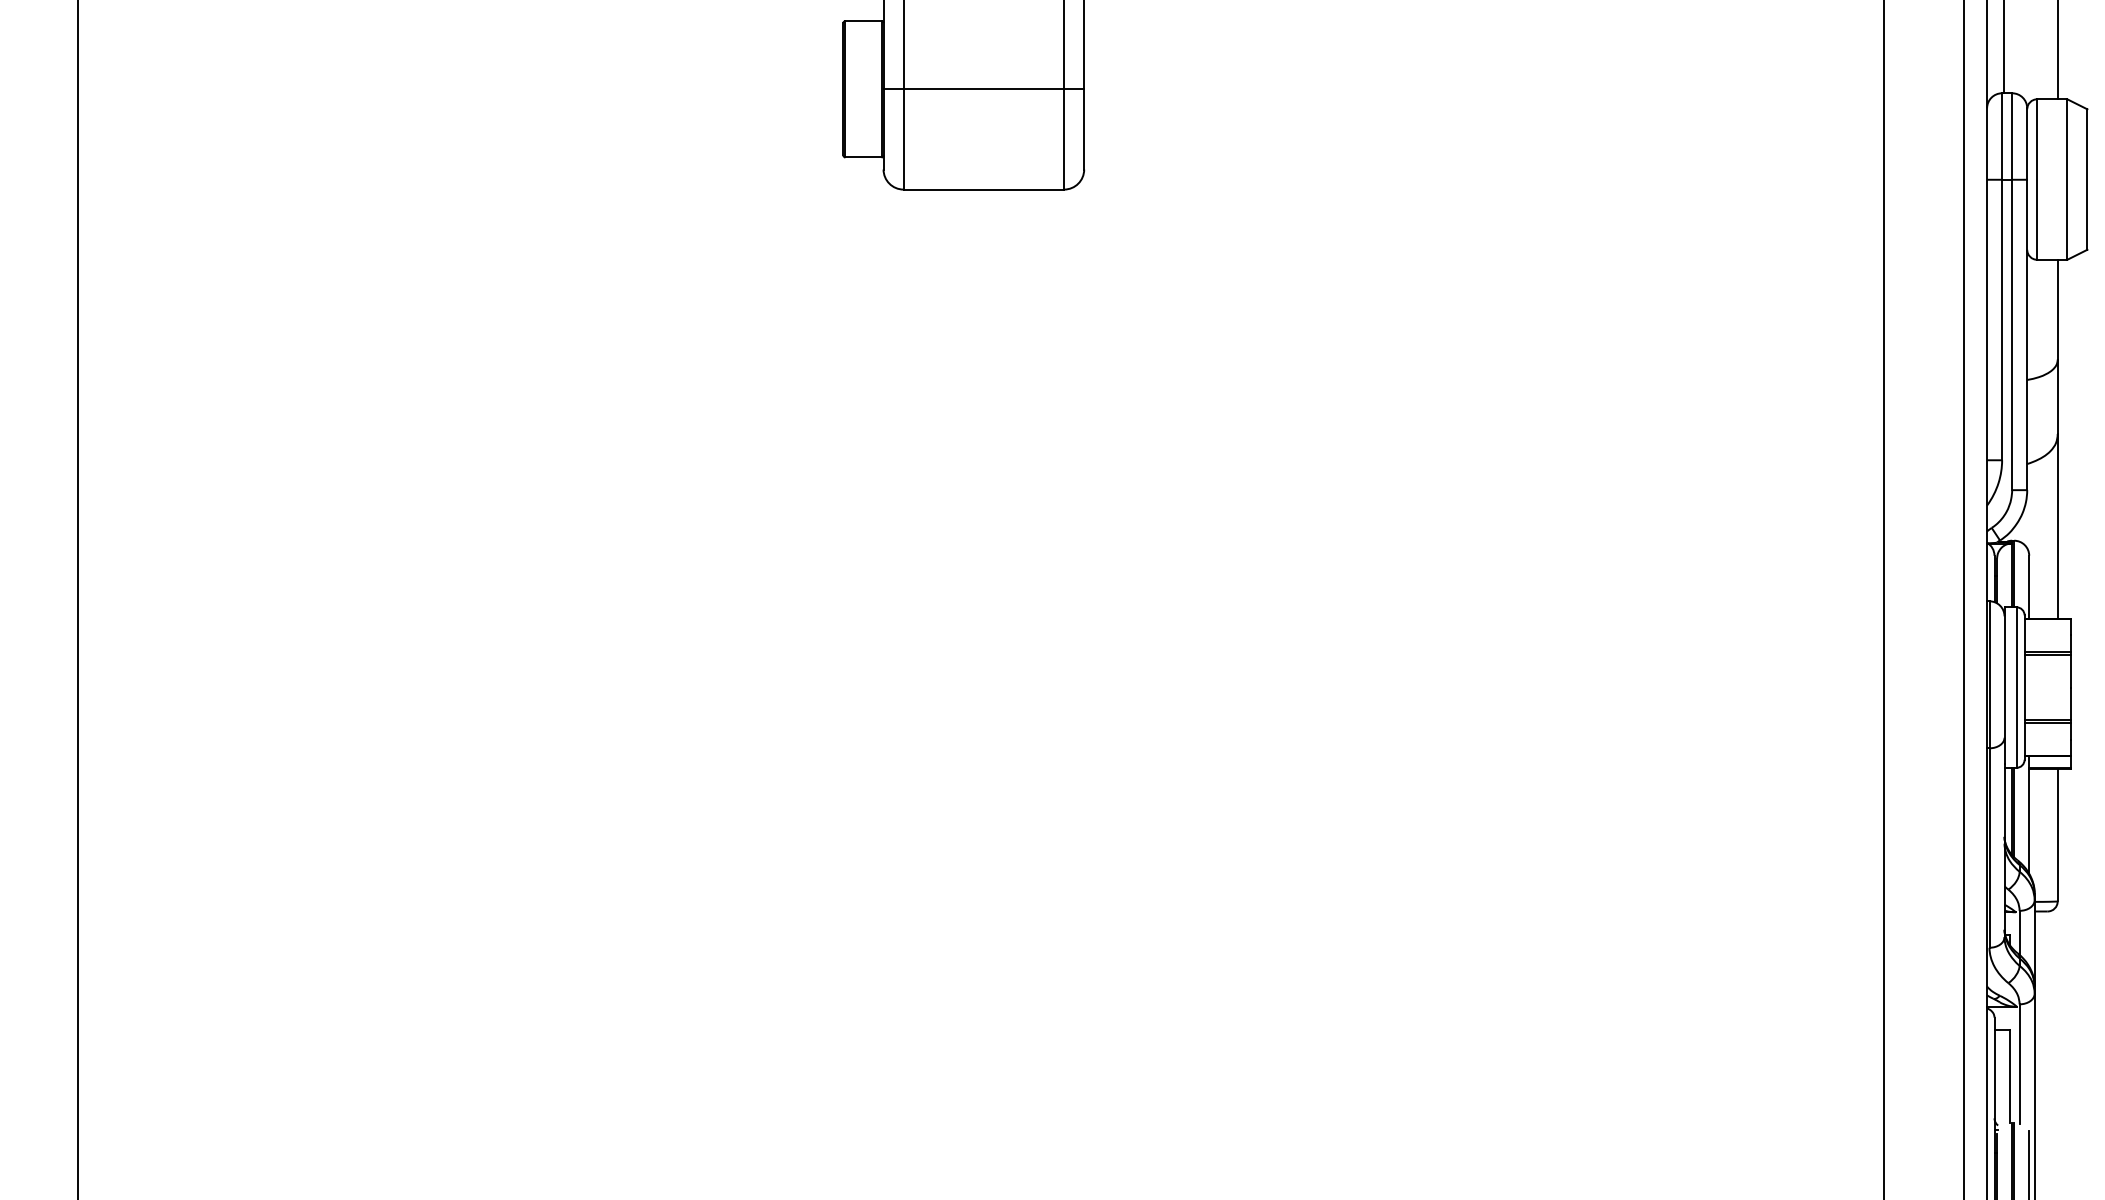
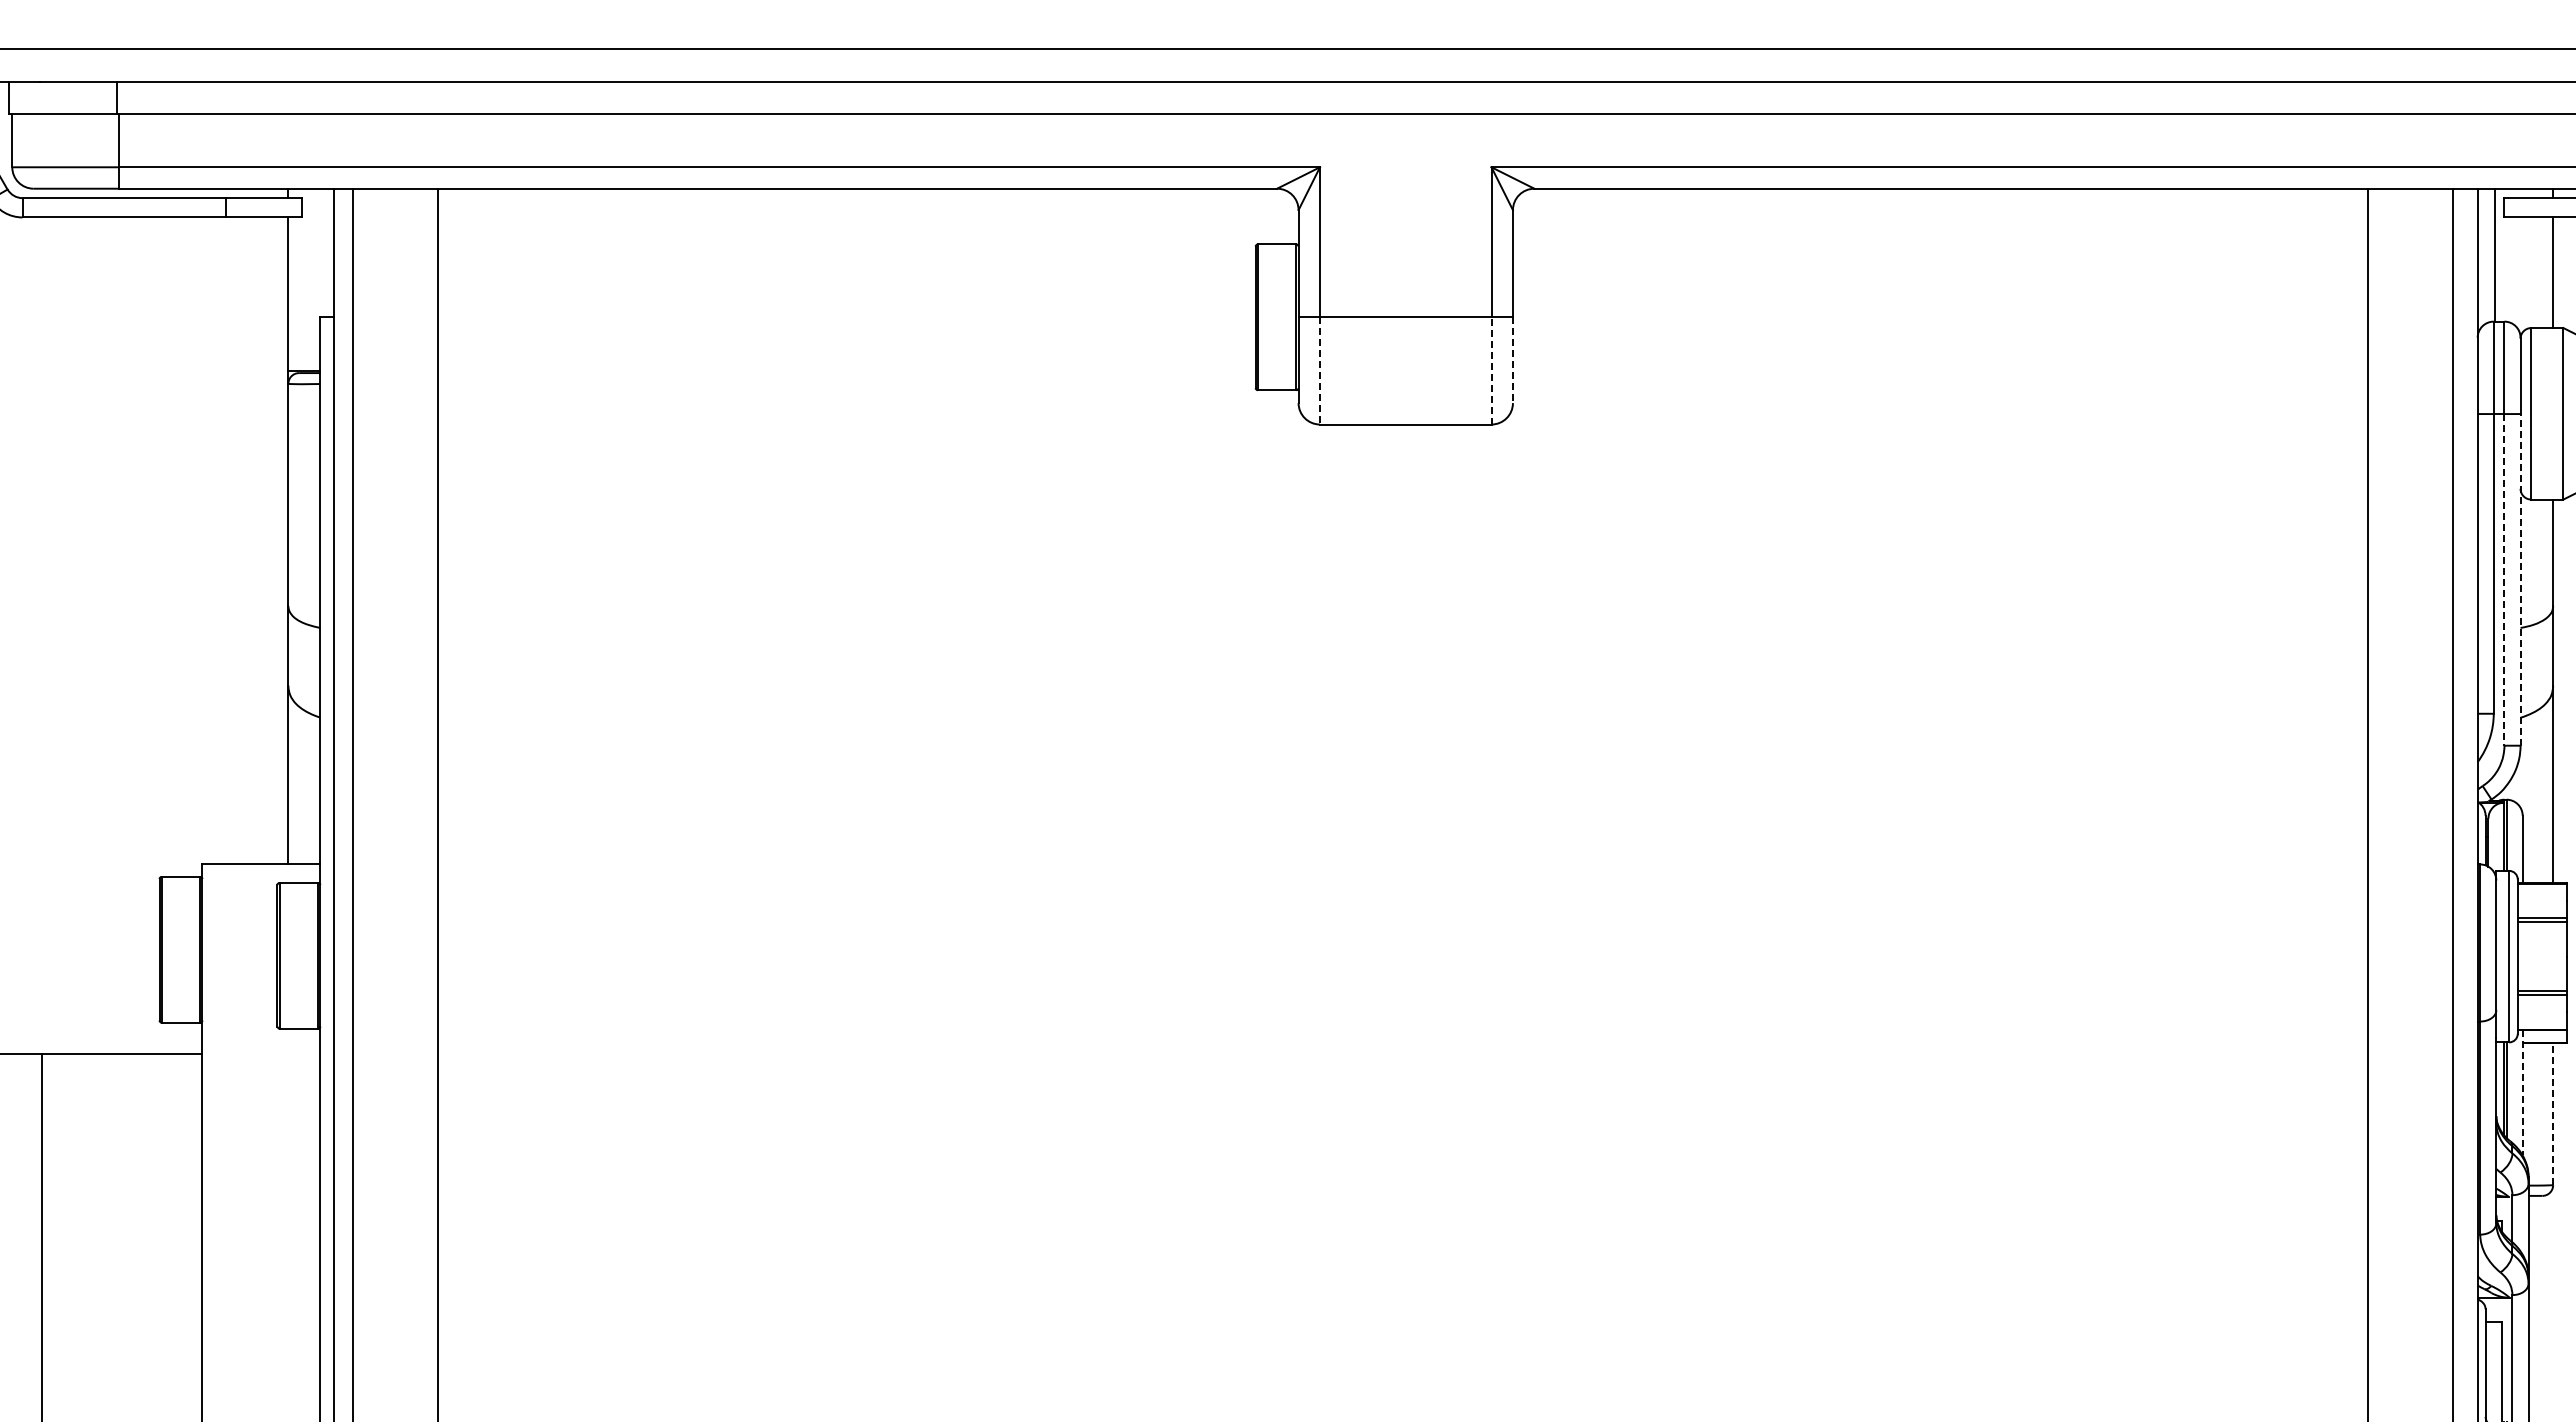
line: (1083, 129) -> (1512, 360), solid -> dashed
line: (904, 139) -> (1320, 370), solid -> dashed
line: (1064, 139) -> (1491, 370), solid -> dashed
line: (2012, 334) -> (2504, 579), solid -> dashed
line: (2027, 334) -> (2520, 579), solid -> dashed
line: (2029, 814) -> (2522, 1092), solid -> dashed
line: (2058, 835) -> (2553, 1114), solid -> dashed

